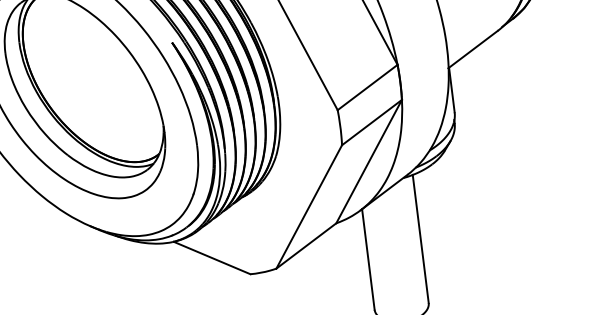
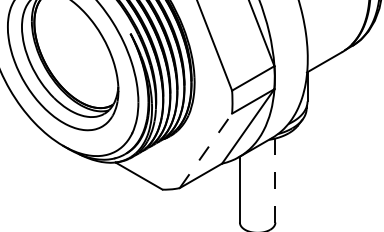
line: (308, 206) -> (205, 150), solid -> dashed
line: (421, 240) -> (275, 181), solid -> dashed

